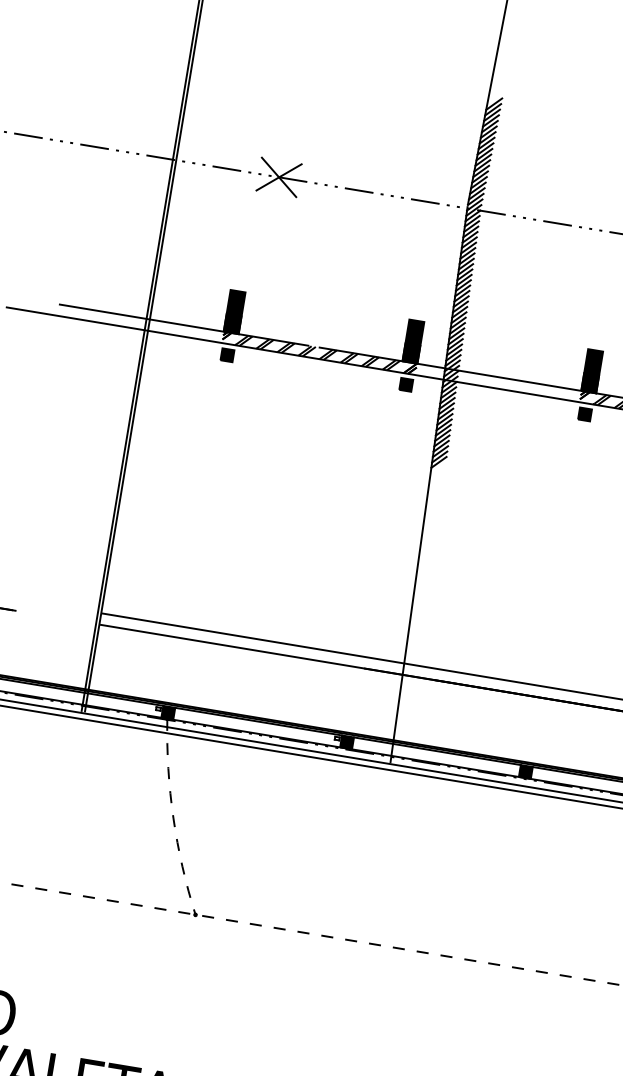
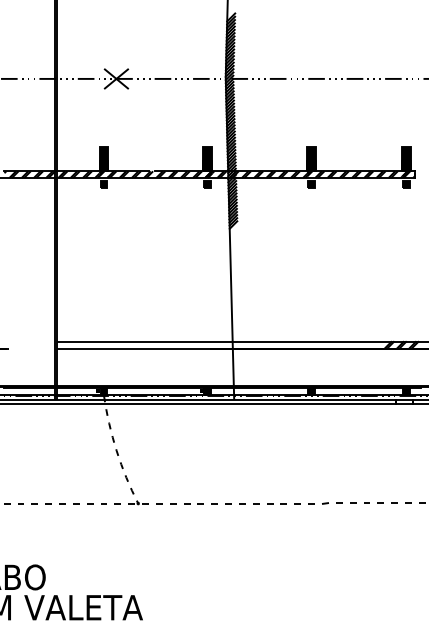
hatch: (139, 323) -> (51, 174), added
hatch: (498, 382) -> (259, 174), added

